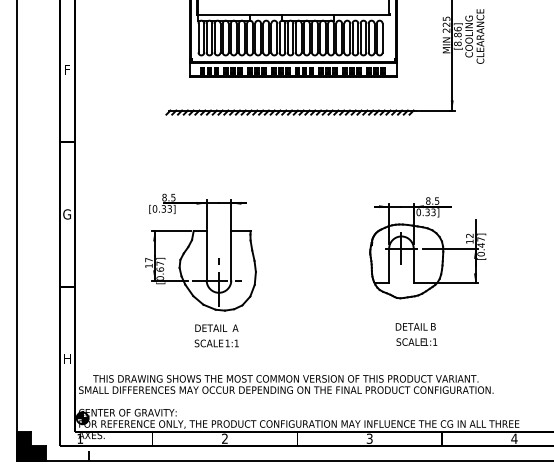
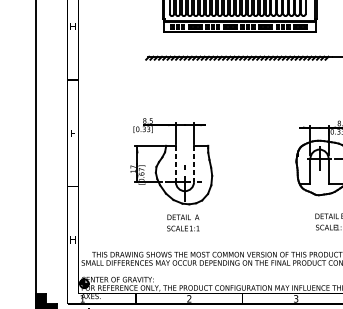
text: (67, 69) -> (73, 26), F -> H
text: (67, 214) -> (73, 133), G -> F
line: (206, 255) -> (175, 163), solid -> dashed
line: (231, 255) -> (194, 163), solid -> dashed

